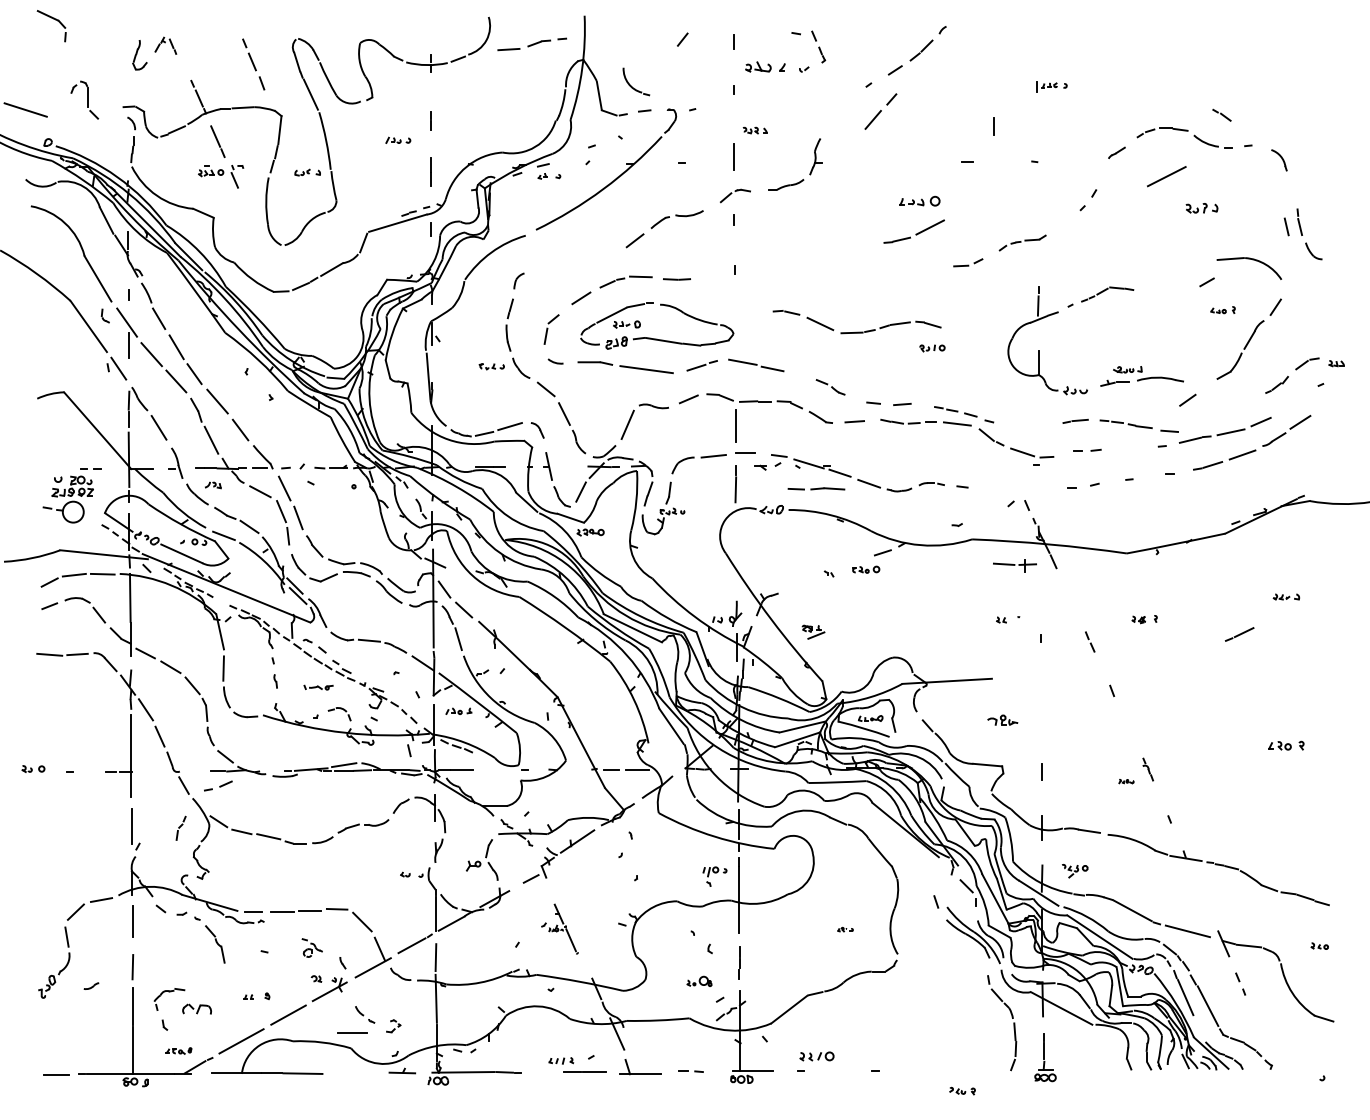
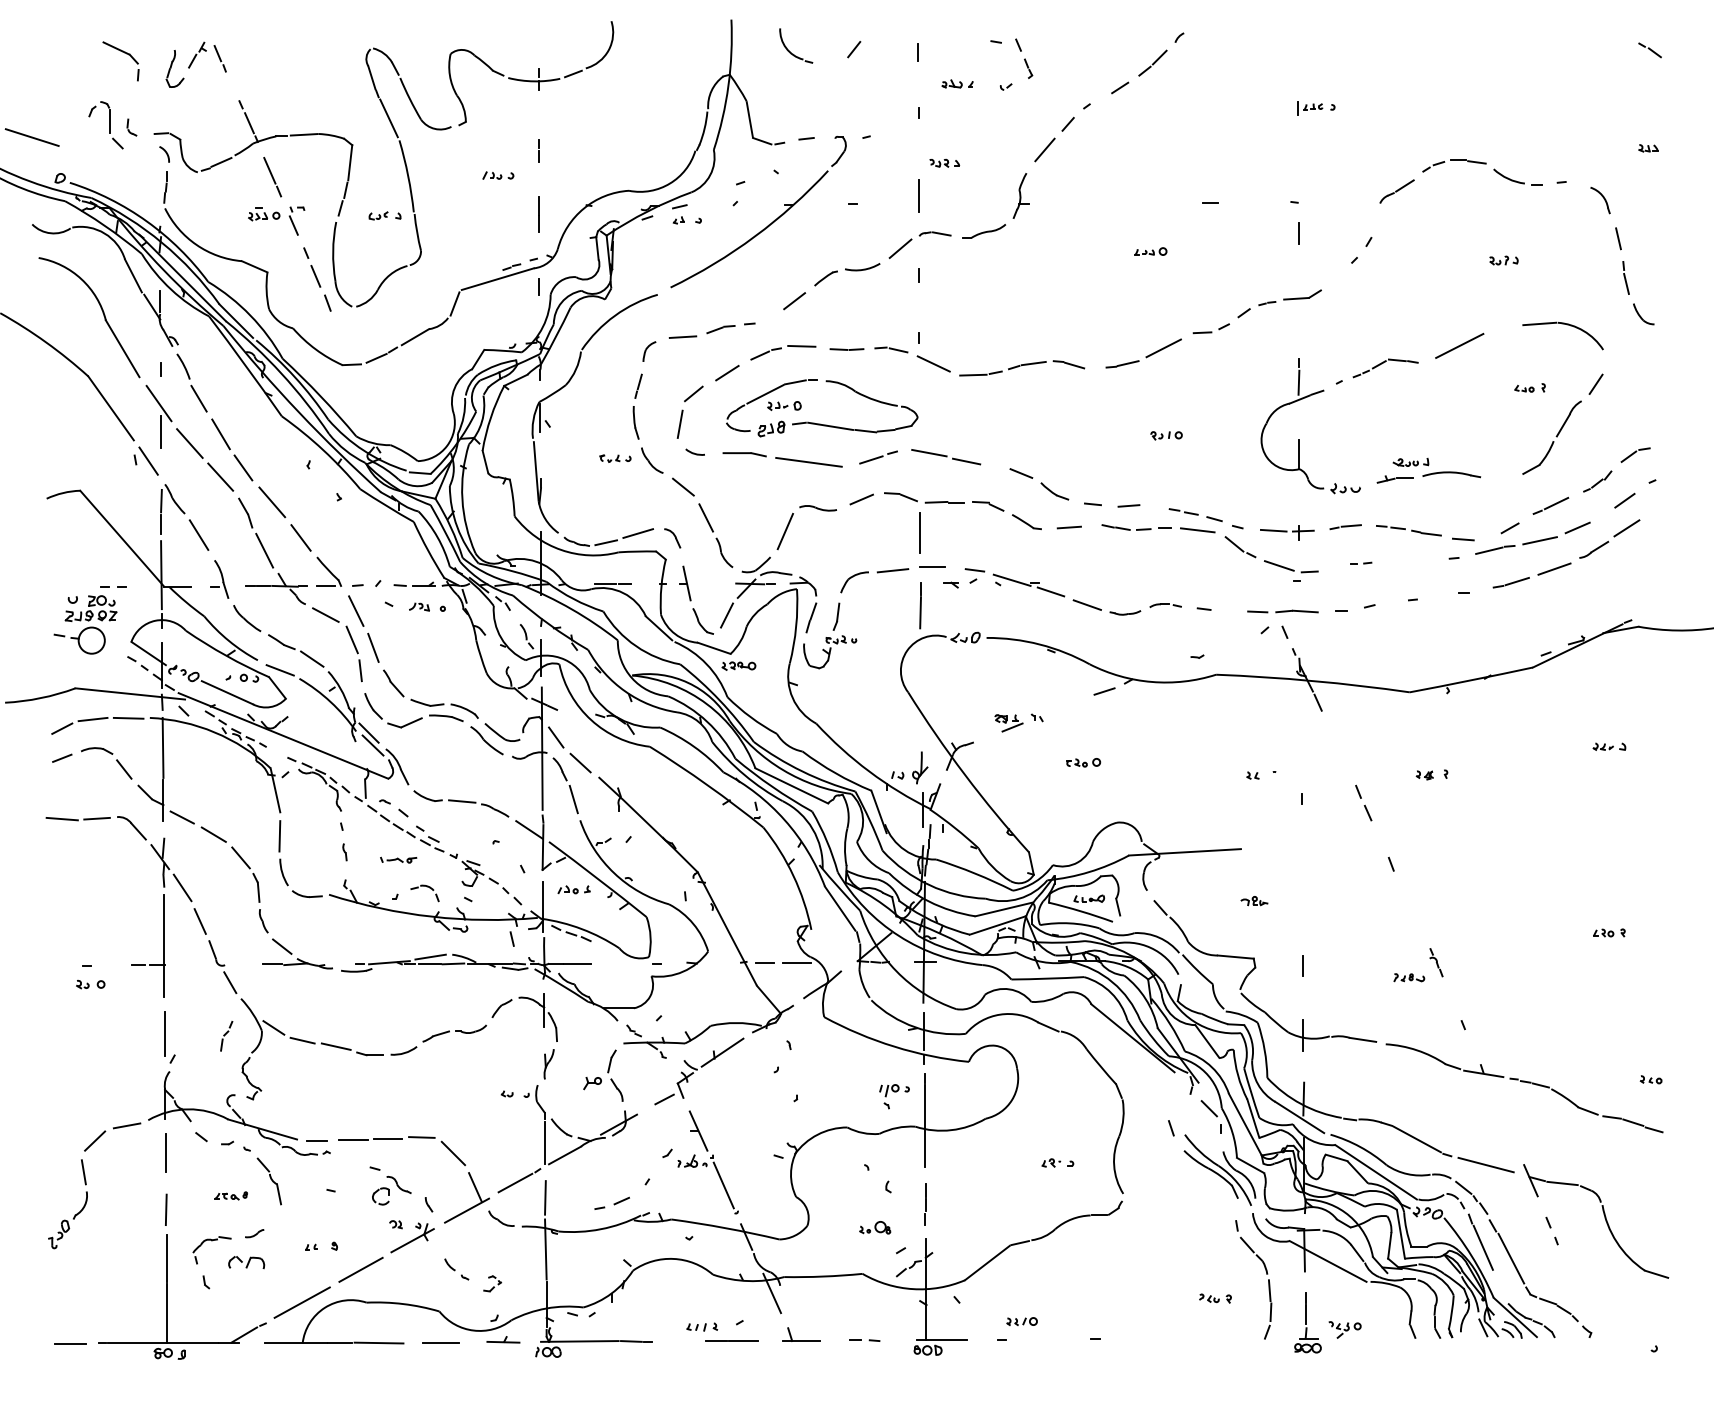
part: (55, 20) -> (125, 54), moved
part: (531, 44) -> (711, 330), moved
part: (165, 45) -> (207, 56), size x1.43
part: (253, 64) -> (317, 279), moved
part: (765, 67) -> (957, 84), size x0.62
part: (631, 85) -> (790, 50), moved
part: (880, 111) -> (1054, 139), moved
part: (1221, 114) -> (1649, 49), moved
line: (993, 126) -> (1297, 233), moved
part: (1116, 152) -> (1396, 190), size x1.67
line: (1166, 176) -> (1459, 345), moved
part: (735, 195) -> (920, 244), size x1.67
part: (920, 200) -> (1151, 250), size x0.62
part: (1202, 208) -> (1504, 260), size x0.71
line: (1286, 226) -> (1618, 238), moved
part: (913, 231) -> (1142, 353), moved
part: (1022, 242) -> (1279, 303), size x1.43
line: (1206, 282) -> (1509, 528), moved
part: (104, 315) -> (130, 126), moved
part: (551, 329) -> (689, 412), size x1.43
part: (856, 331) -> (978, 373), moved
part: (1336, 363) -> (1648, 148), moved
part: (830, 387) -> (1039, 484), size x1.67
line: (1187, 399) -> (1624, 499), moved
part: (1088, 449) -> (1361, 562), size x0.62
part: (213, 485) -> (419, 607), moved
part: (816, 488) -> (1282, 611), moved
part: (1014, 565) -> (1286, 532), moved
part: (866, 569) -> (1084, 762), moved
part: (813, 631) -> (1008, 722), moved
line: (1239, 634) -> (1550, 505), moved
part: (1090, 641) -> (1364, 802), size x1.43
part: (1002, 720) -> (1254, 901), size x0.71
part: (1286, 745) -> (1609, 932), size x0.71
part: (33, 768) -> (90, 983), moved
part: (1126, 781) -> (1409, 977), size x1.67
part: (218, 785) -> (612, 1202), moved
part: (1075, 871) -> (1345, 1330), moved
part: (559, 928) -> (699, 1161), size x1.67
part: (845, 929) -> (1057, 1162), size x1.67
part: (1319, 945) -> (1650, 1078), moved
part: (312, 947) -> (391, 1185), size x1.67
part: (91, 985) -> (254, 1232), moved
line: (352, 1032) -> (441, 1341), moved
part: (178, 1050) -> (230, 1195), moved
part: (816, 1056) -> (1021, 1321), size x0.71
part: (640, 1066) -> (801, 1334), size x0.71
part: (962, 1090) -> (1215, 1297), moved

